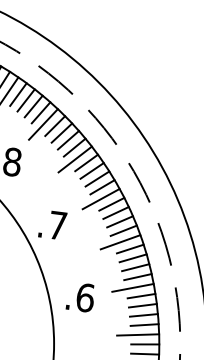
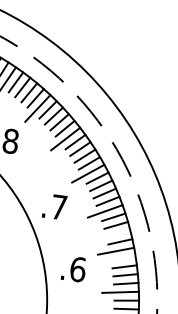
text: (52, 224) -> (54, 206), moved
line: (135, 267) -> (118, 233), removed
line: (141, 295) -> (123, 257), removed
text: (79, 297) -> (72, 269), moved

